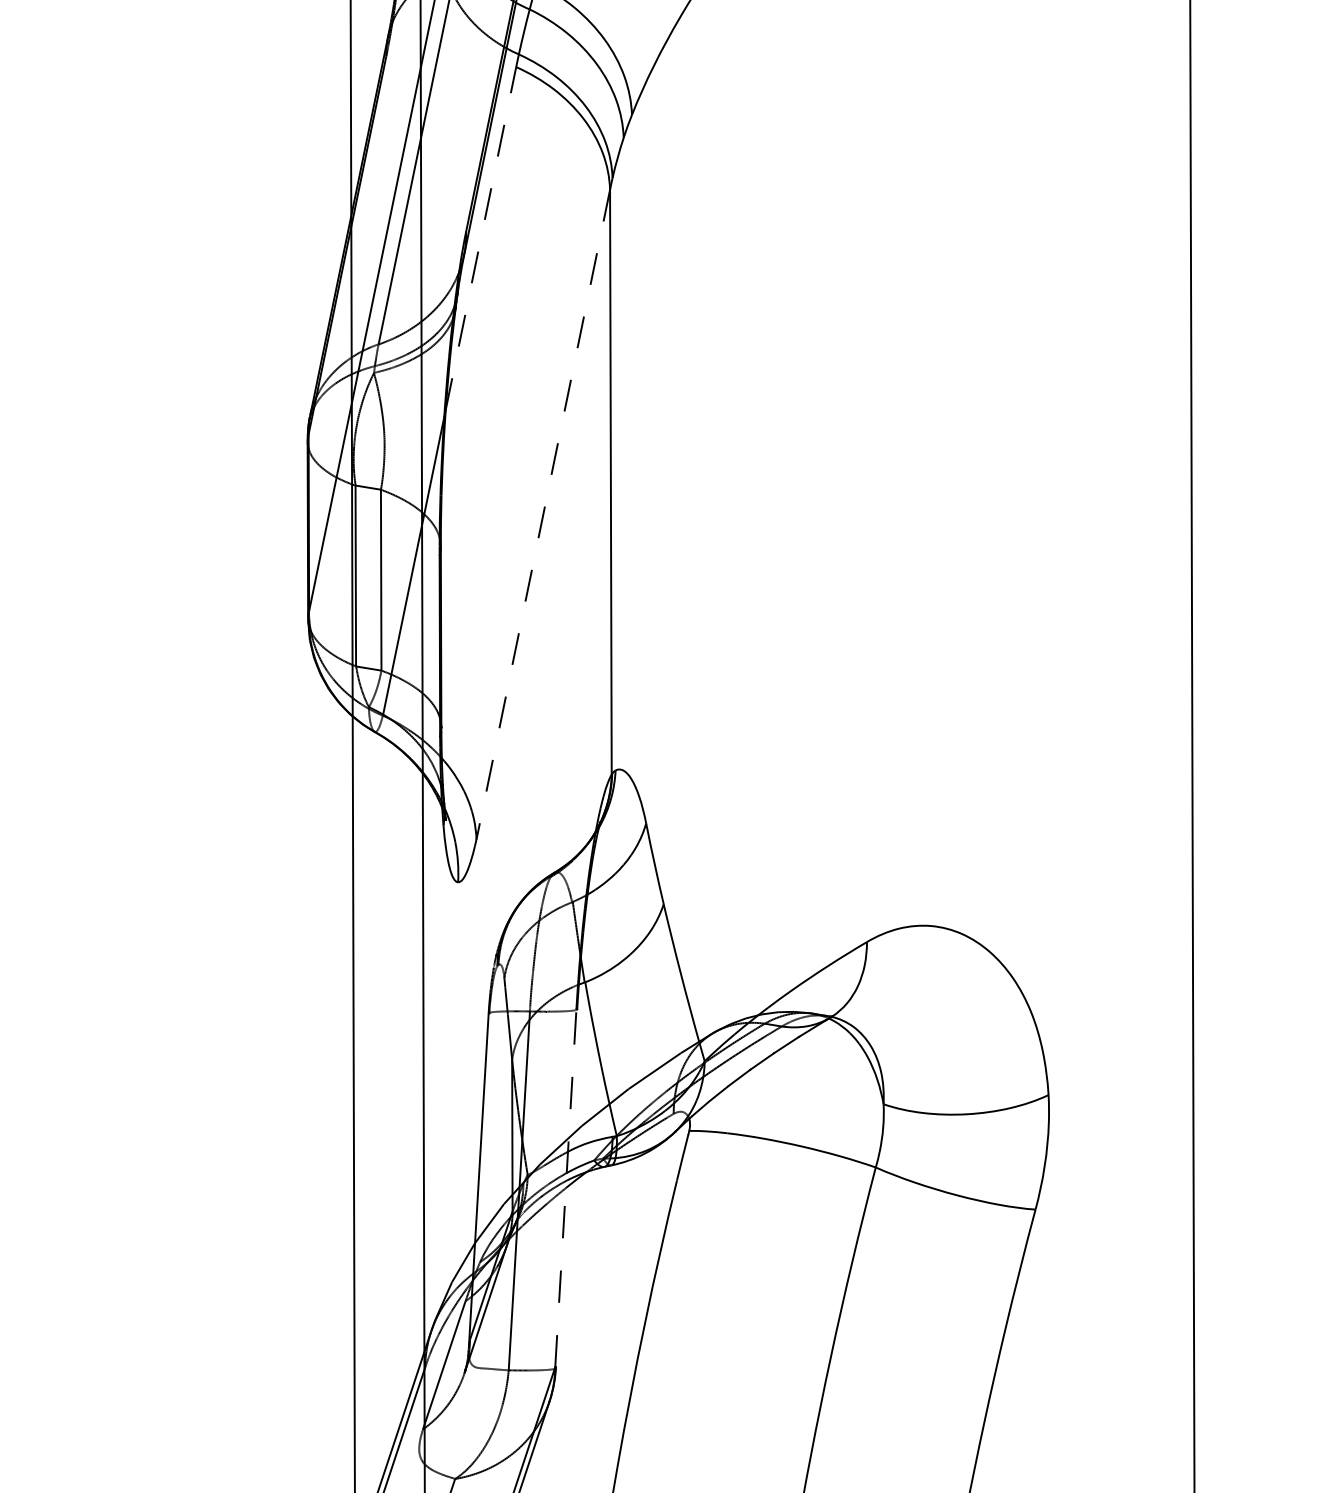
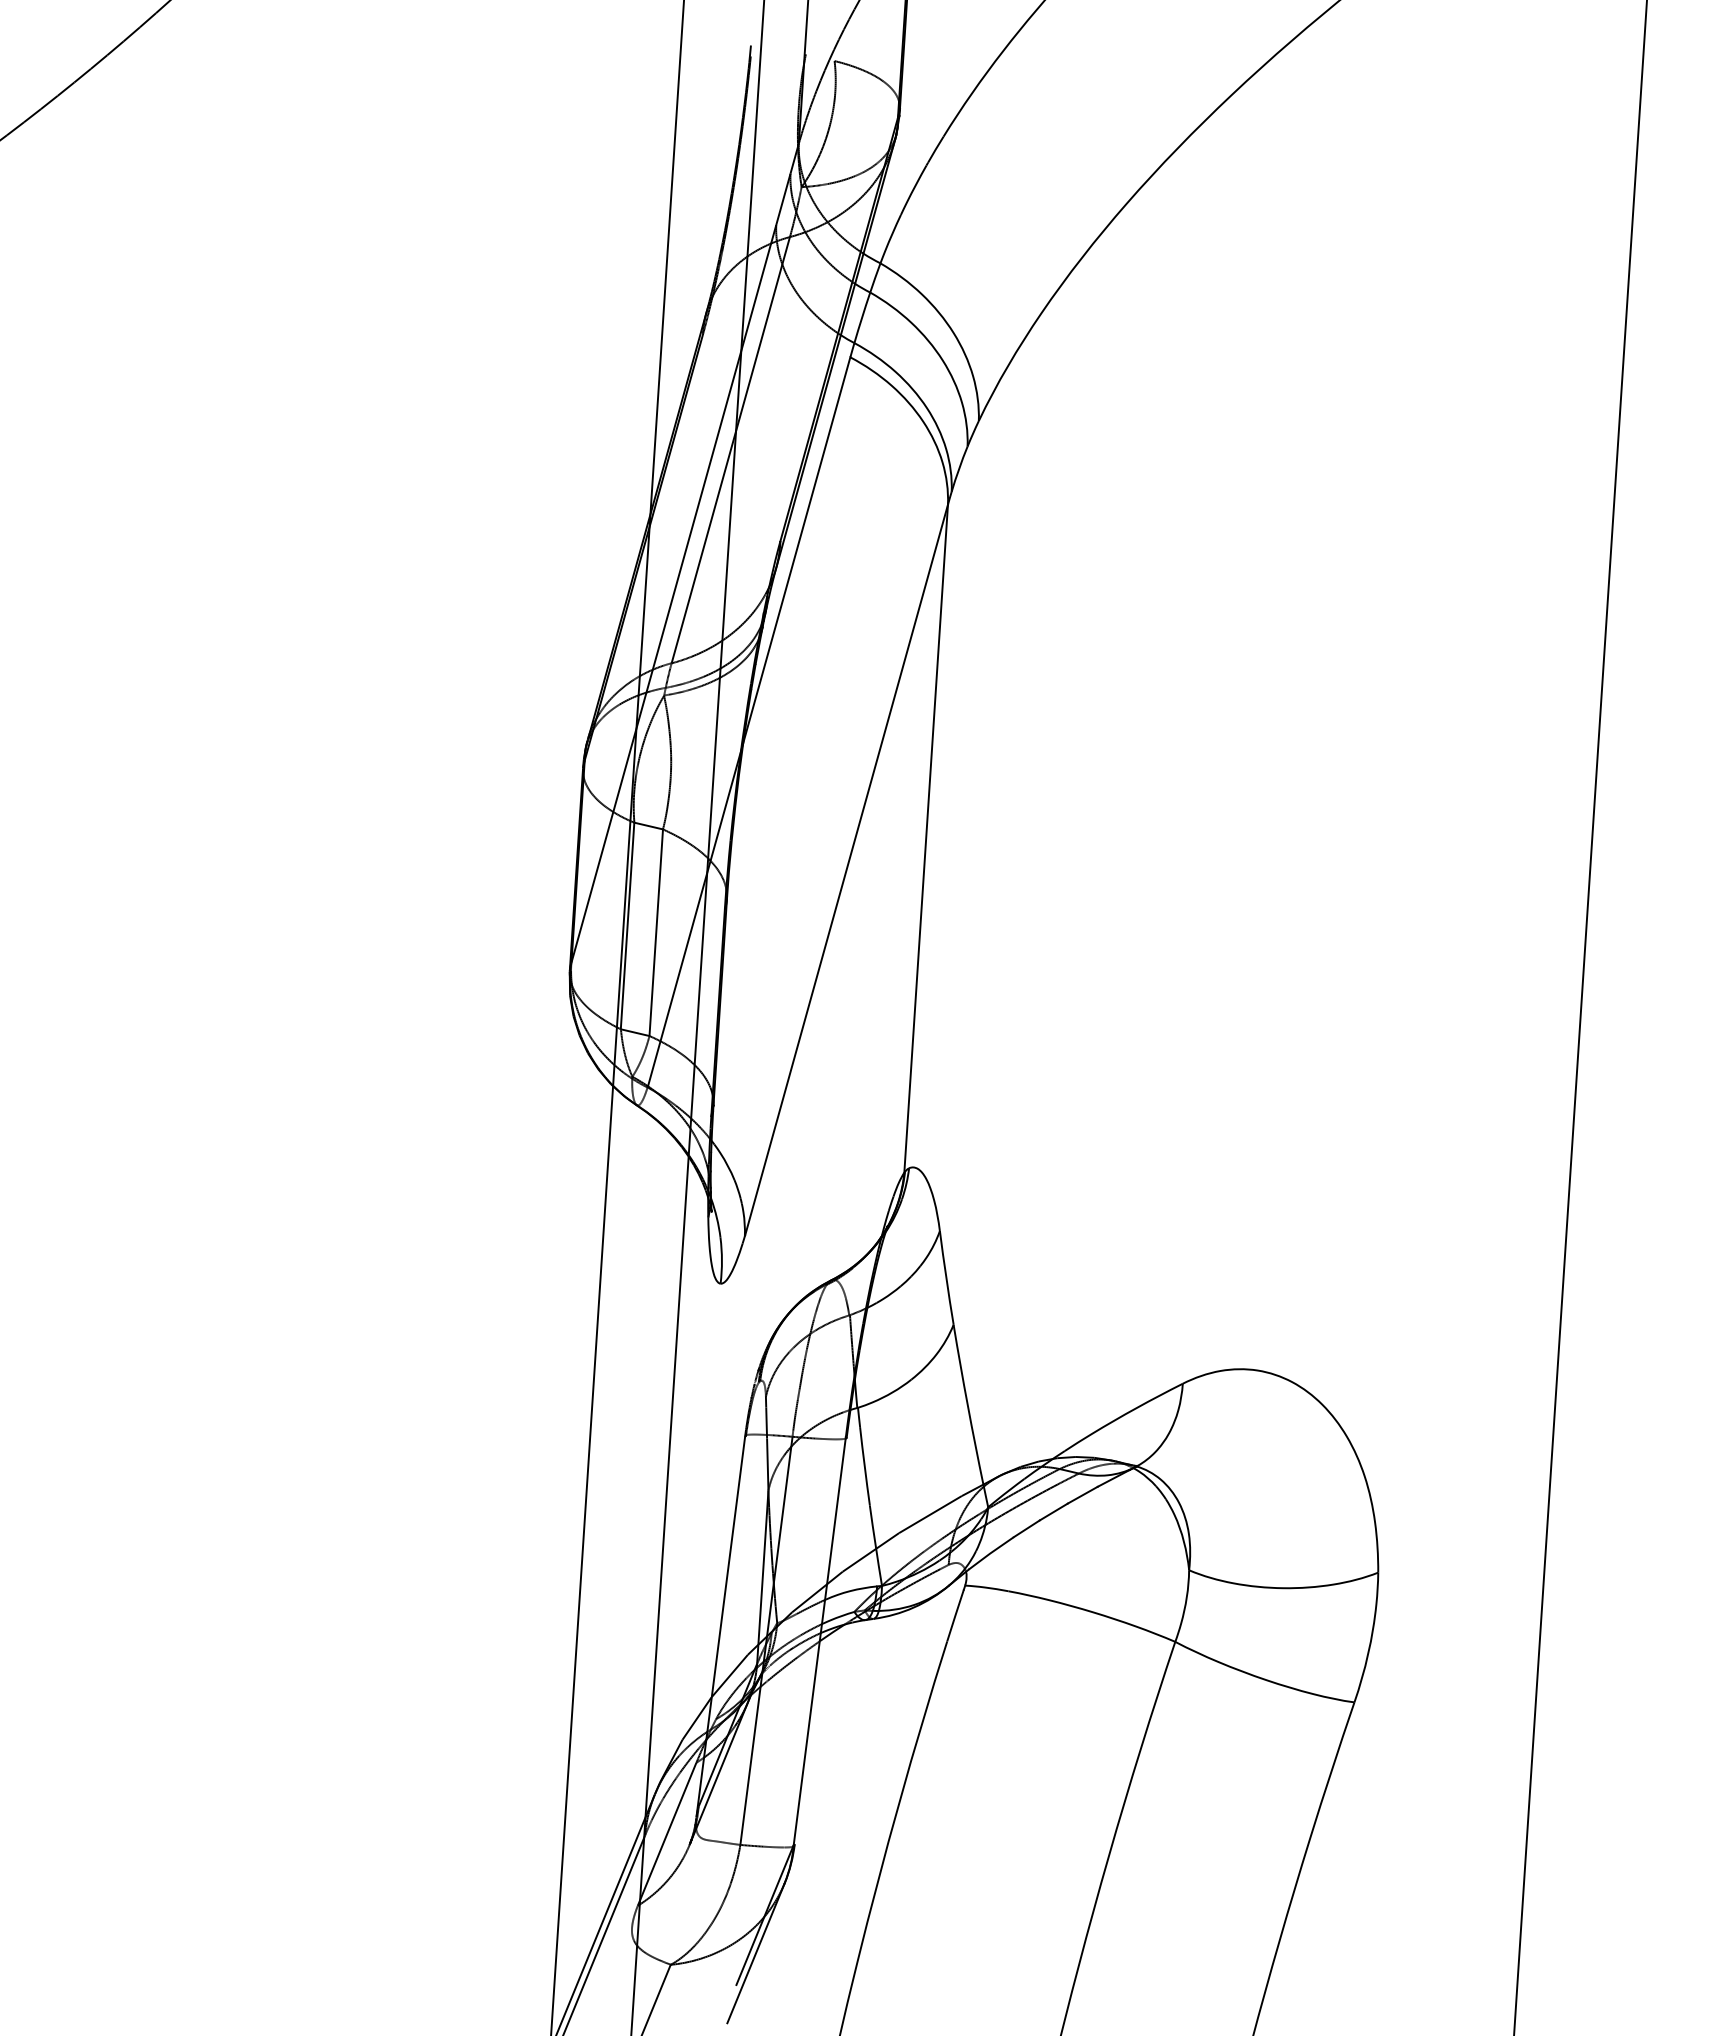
line: (480, 237) -> (796, 549), dashed -> solid
line: (543, 513) -> (846, 869), dashed -> solid
line: (565, 1188) -> (819, 1641), dashed -> solid

